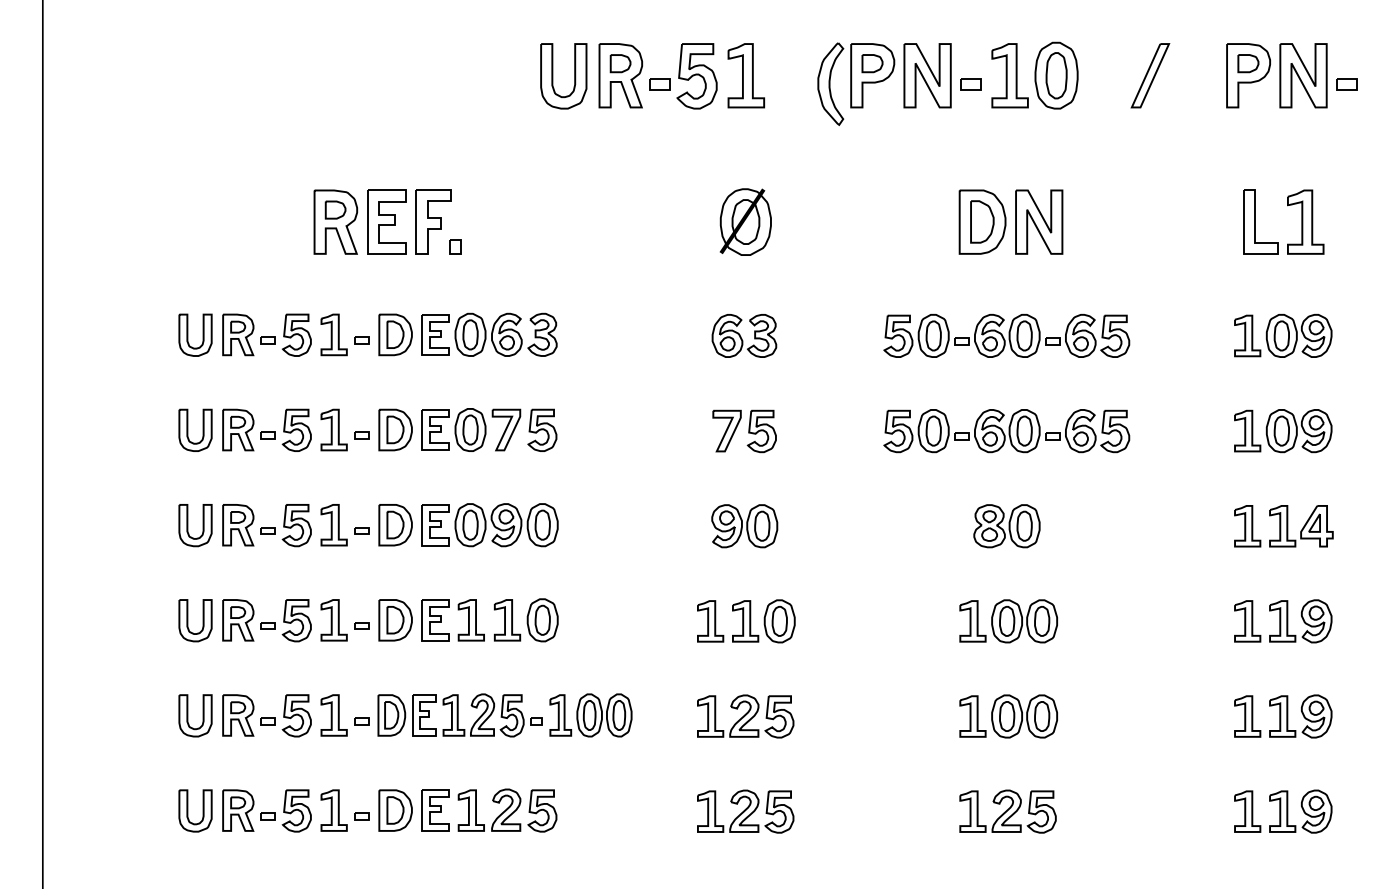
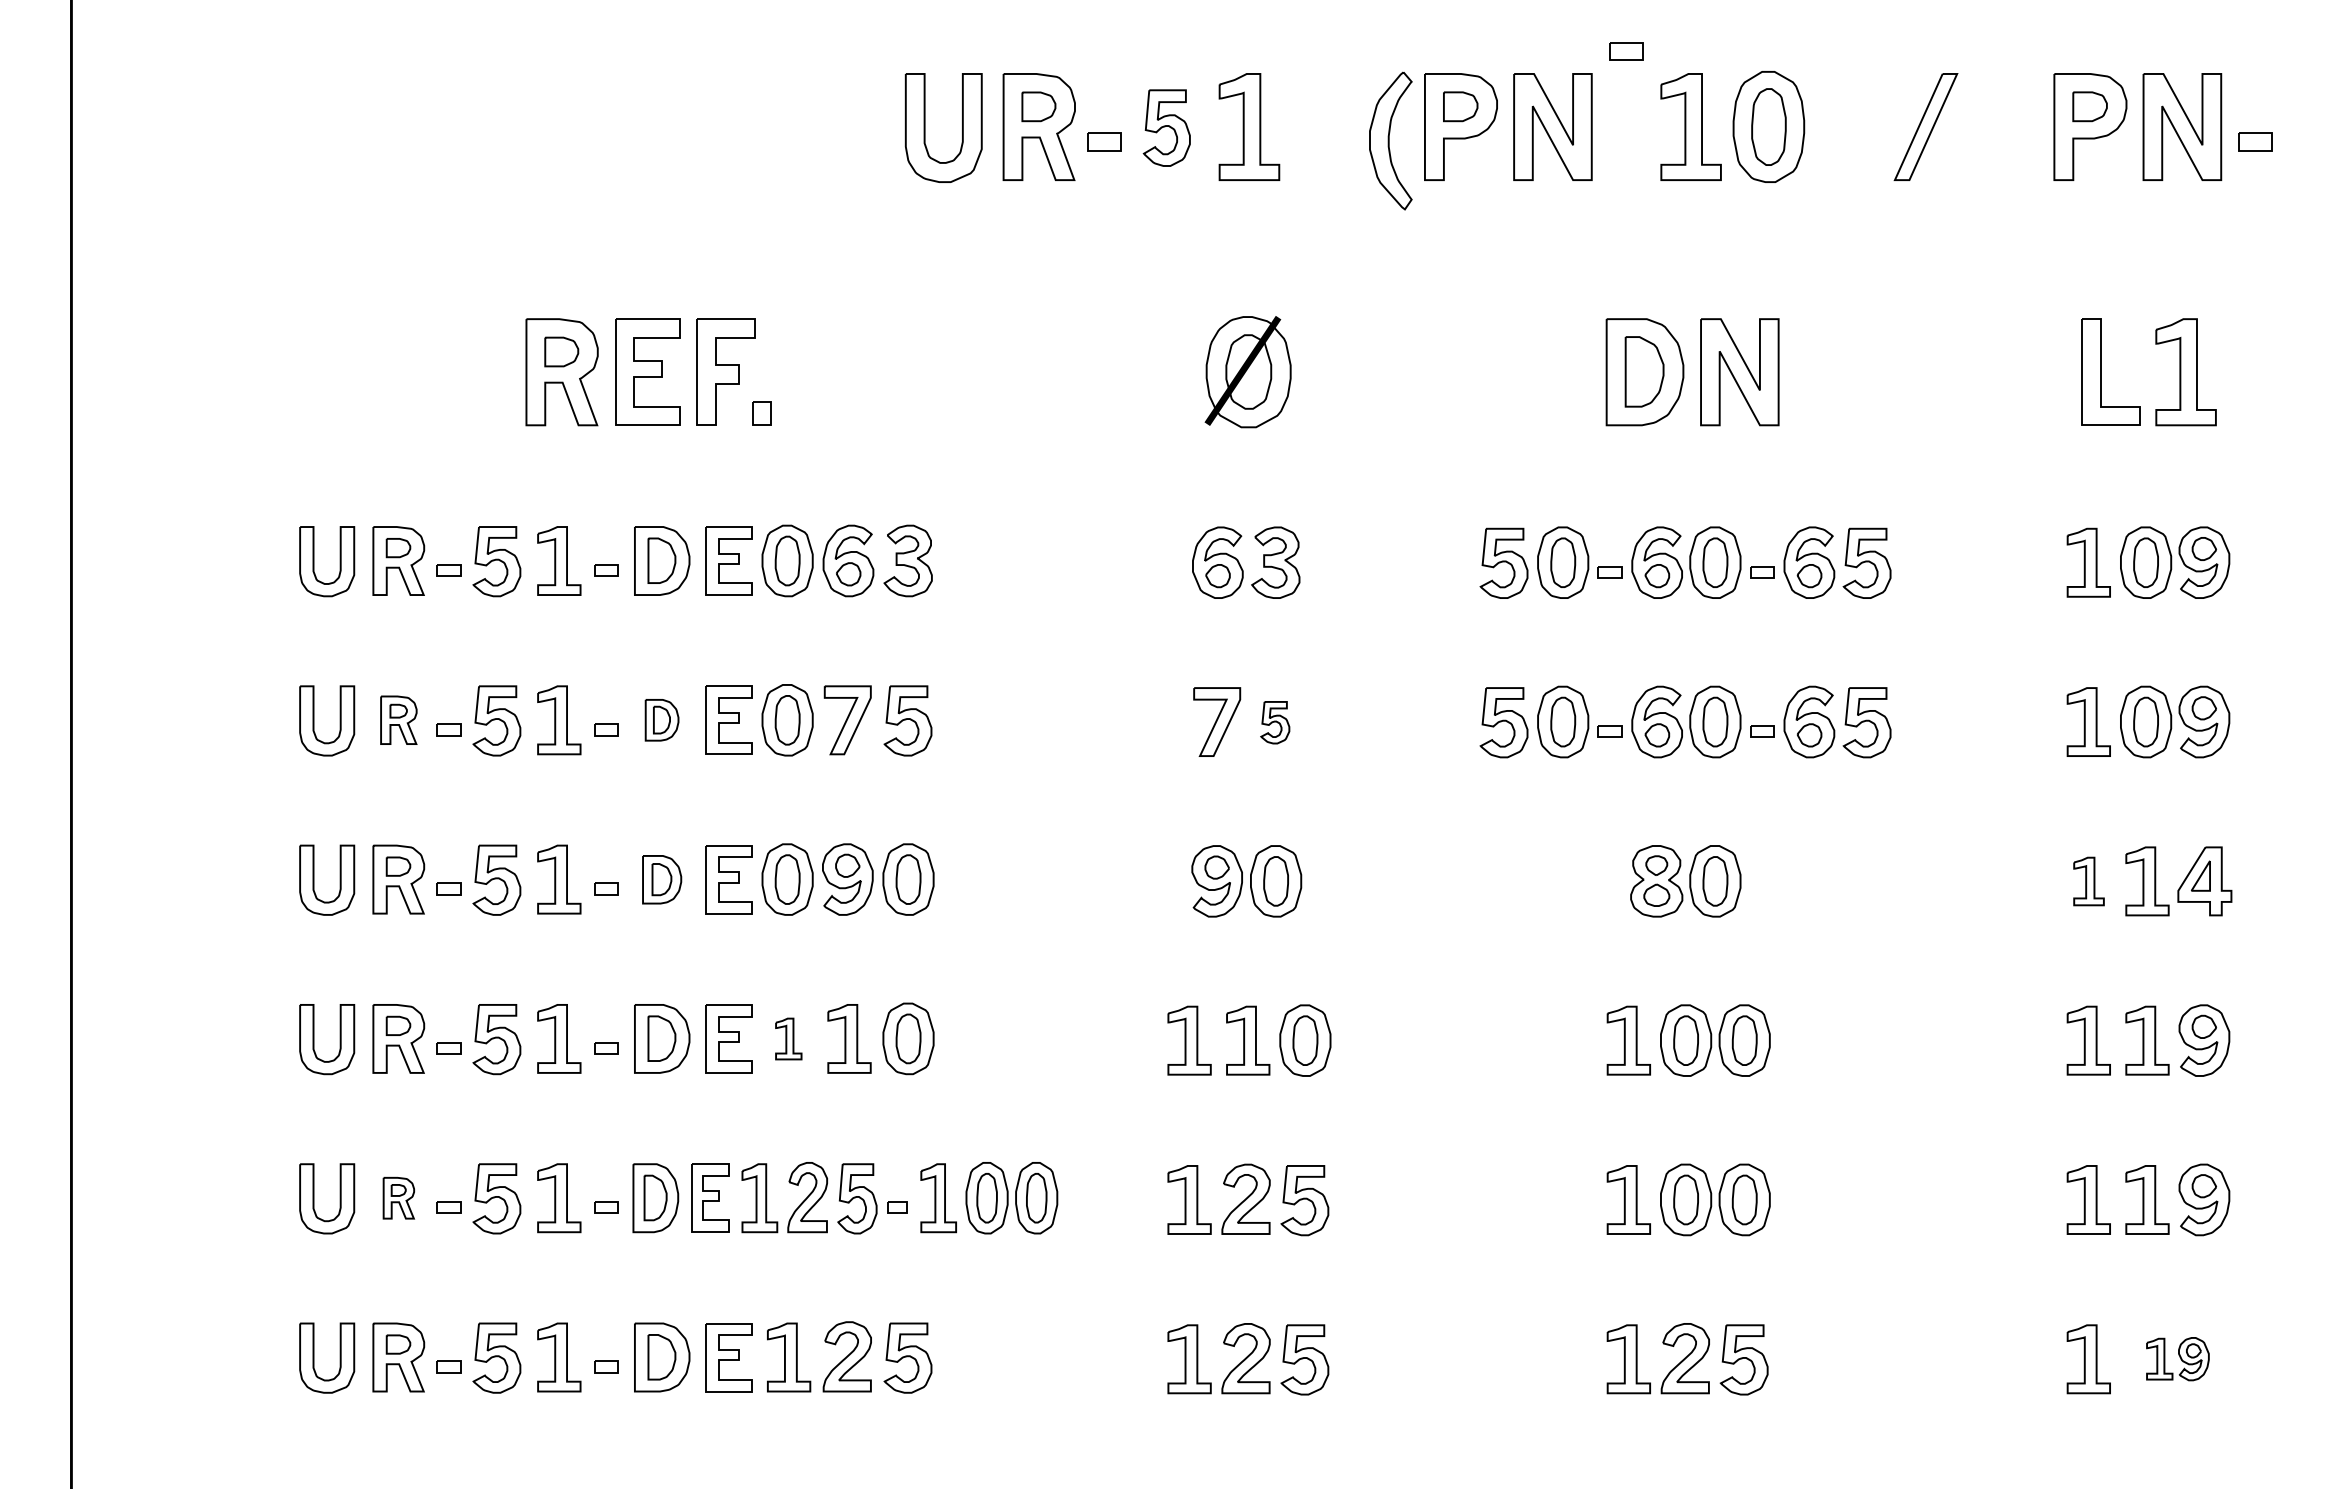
part: (696, 76) -> (1165, 128), size x0.7
part: (970, 84) -> (1624, 51), moved
part: (238, 429) -> (399, 719), size x0.7
part: (395, 429) -> (661, 719), size x0.6
part: (761, 431) -> (1274, 722), size x0.6
part: (395, 525) -> (661, 880), size x0.7
part: (1247, 526) -> (2088, 881), size x0.7
part: (470, 620) -> (787, 1039), size x0.6
part: (238, 715) -> (399, 1198), size x0.6
part: (1300, 811) -> (2177, 1359), size x0.6

